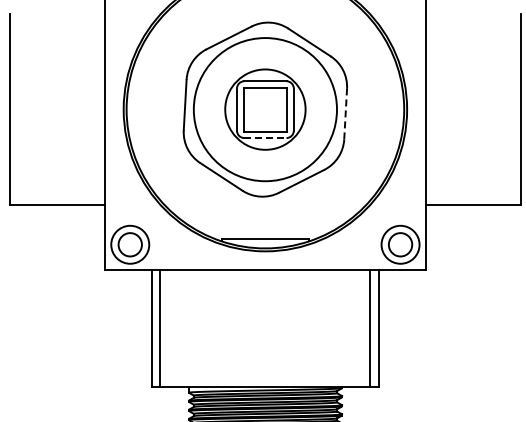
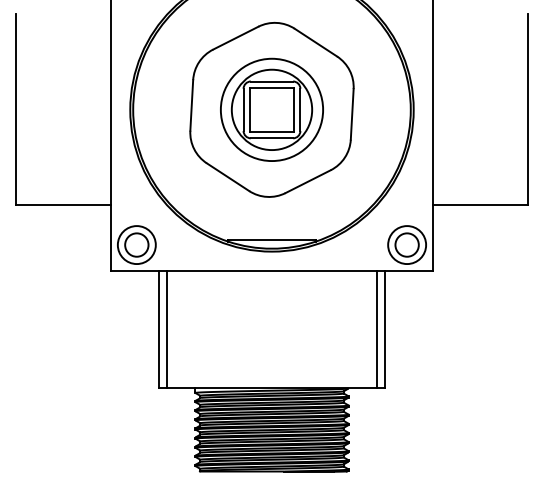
circle: (264, 109) -> (271, 109), size x0.71
line: (345, 113) -> (352, 113), dashed -> solid
line: (265, 138) -> (272, 138), dashed -> solid

